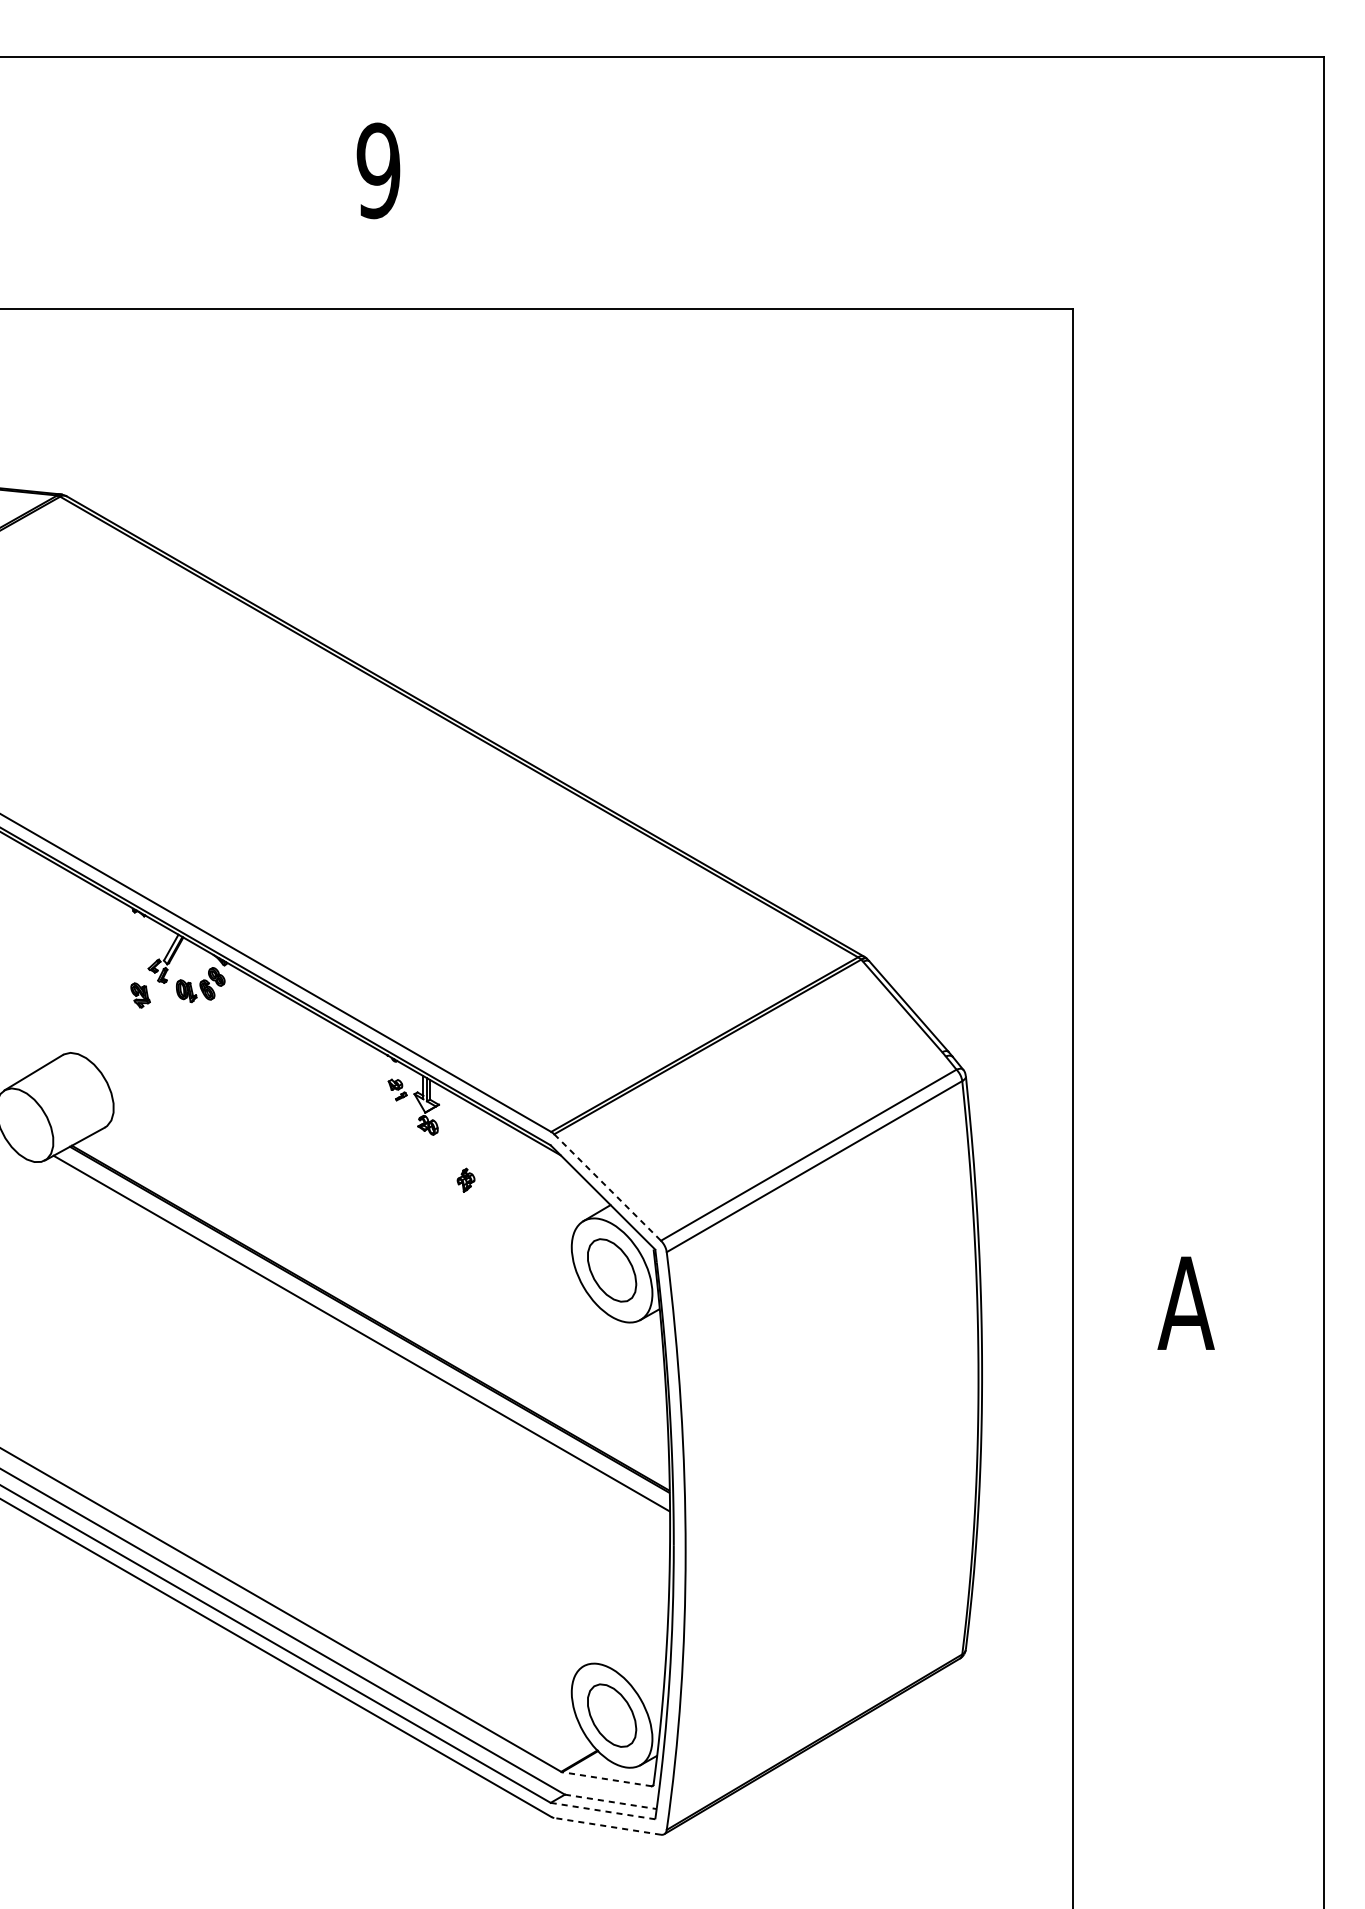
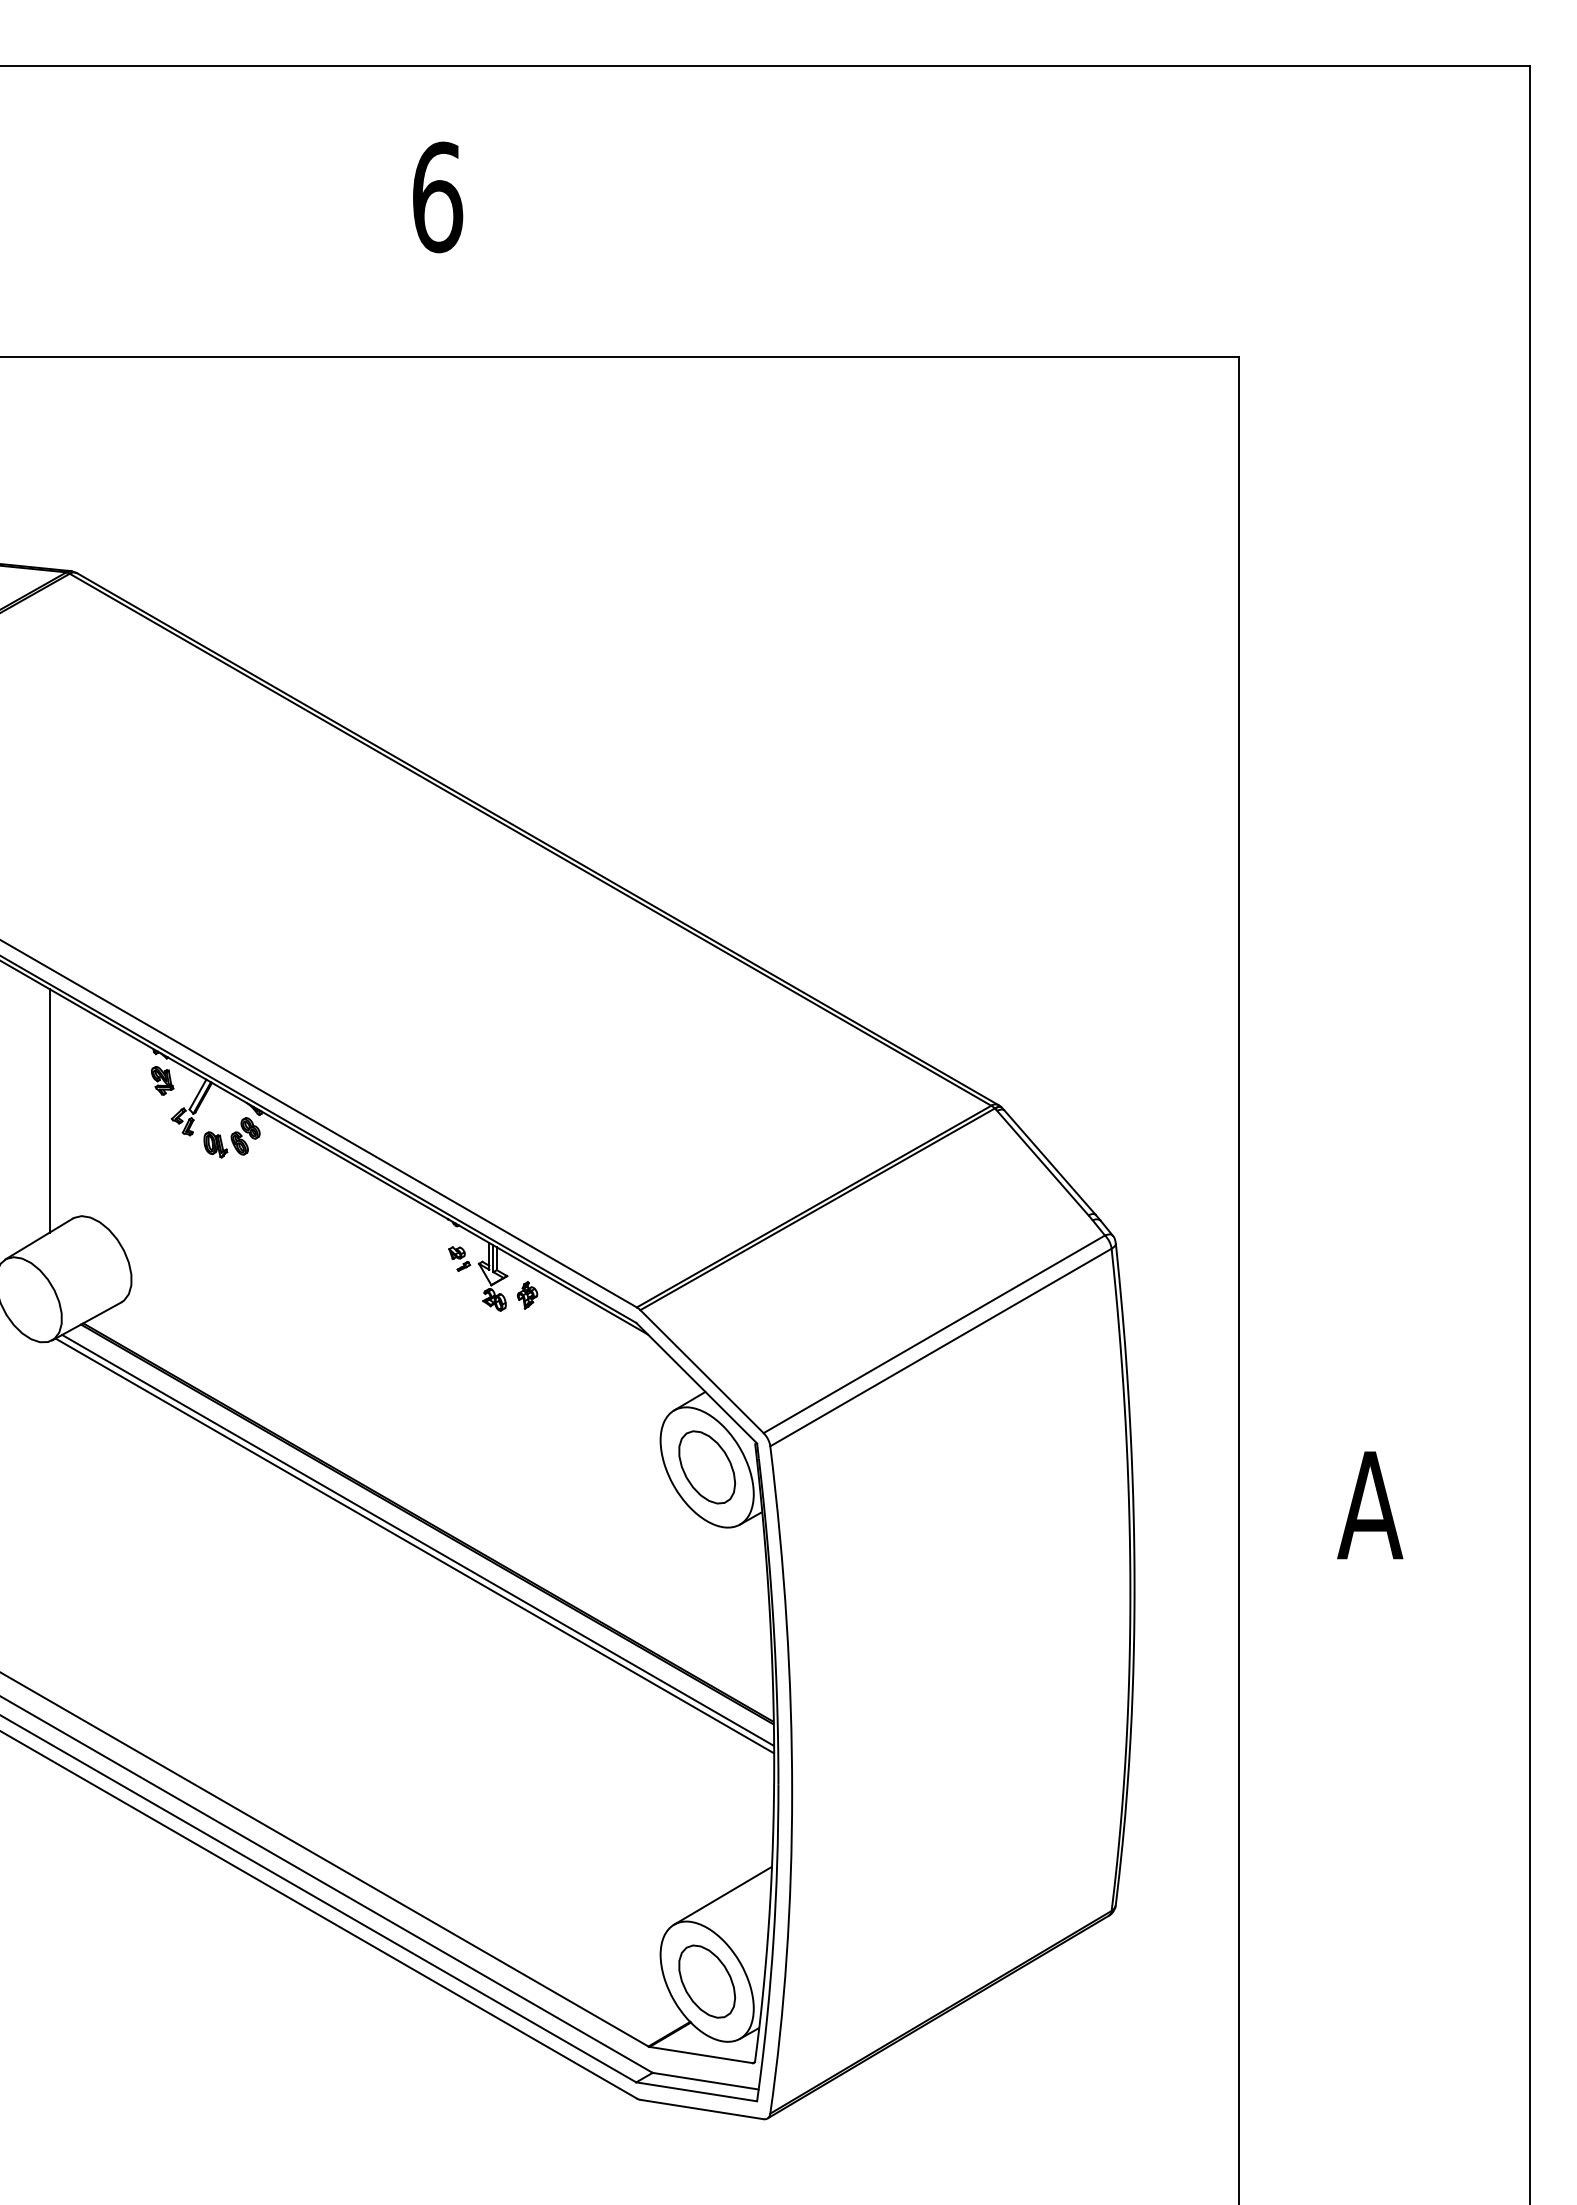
text: (378, 170) -> (437, 197), 9 -> 6
line: (42, 961) -> (49, 1110), added
part: (140, 995) -> (162, 1080), moved
part: (466, 1180) -> (527, 1295), moved
line: (608, 1188) -> (702, 1372), dashed -> solid
line: (358, 1338) -> (414, 1545), added
line: (625, 1641) -> (722, 1895), added
line: (606, 1778) -> (700, 2054), dashed -> solid
line: (610, 1802) -> (705, 2081), dashed -> solid
line: (603, 1810) -> (697, 2091), dashed -> solid
line: (607, 1826) -> (701, 2109), dashed -> solid

